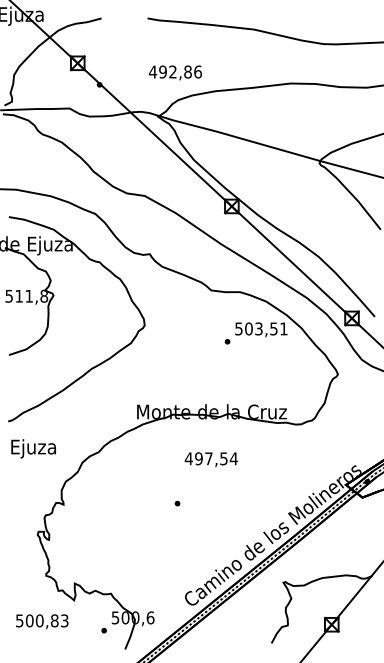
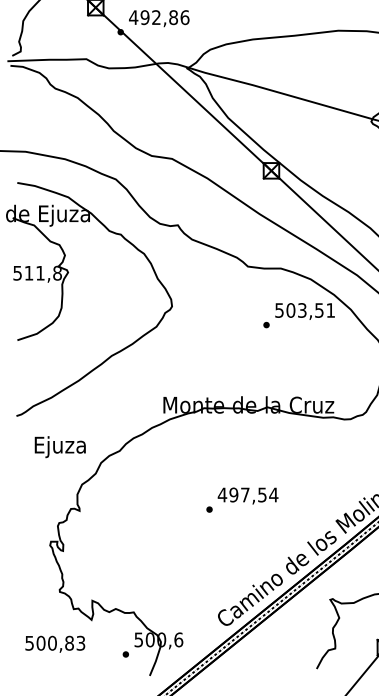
text: (174, 72) -> (158, 18), moved
text: (33, 448) -> (60, 446), moved
text: (210, 459) -> (247, 495), moved

